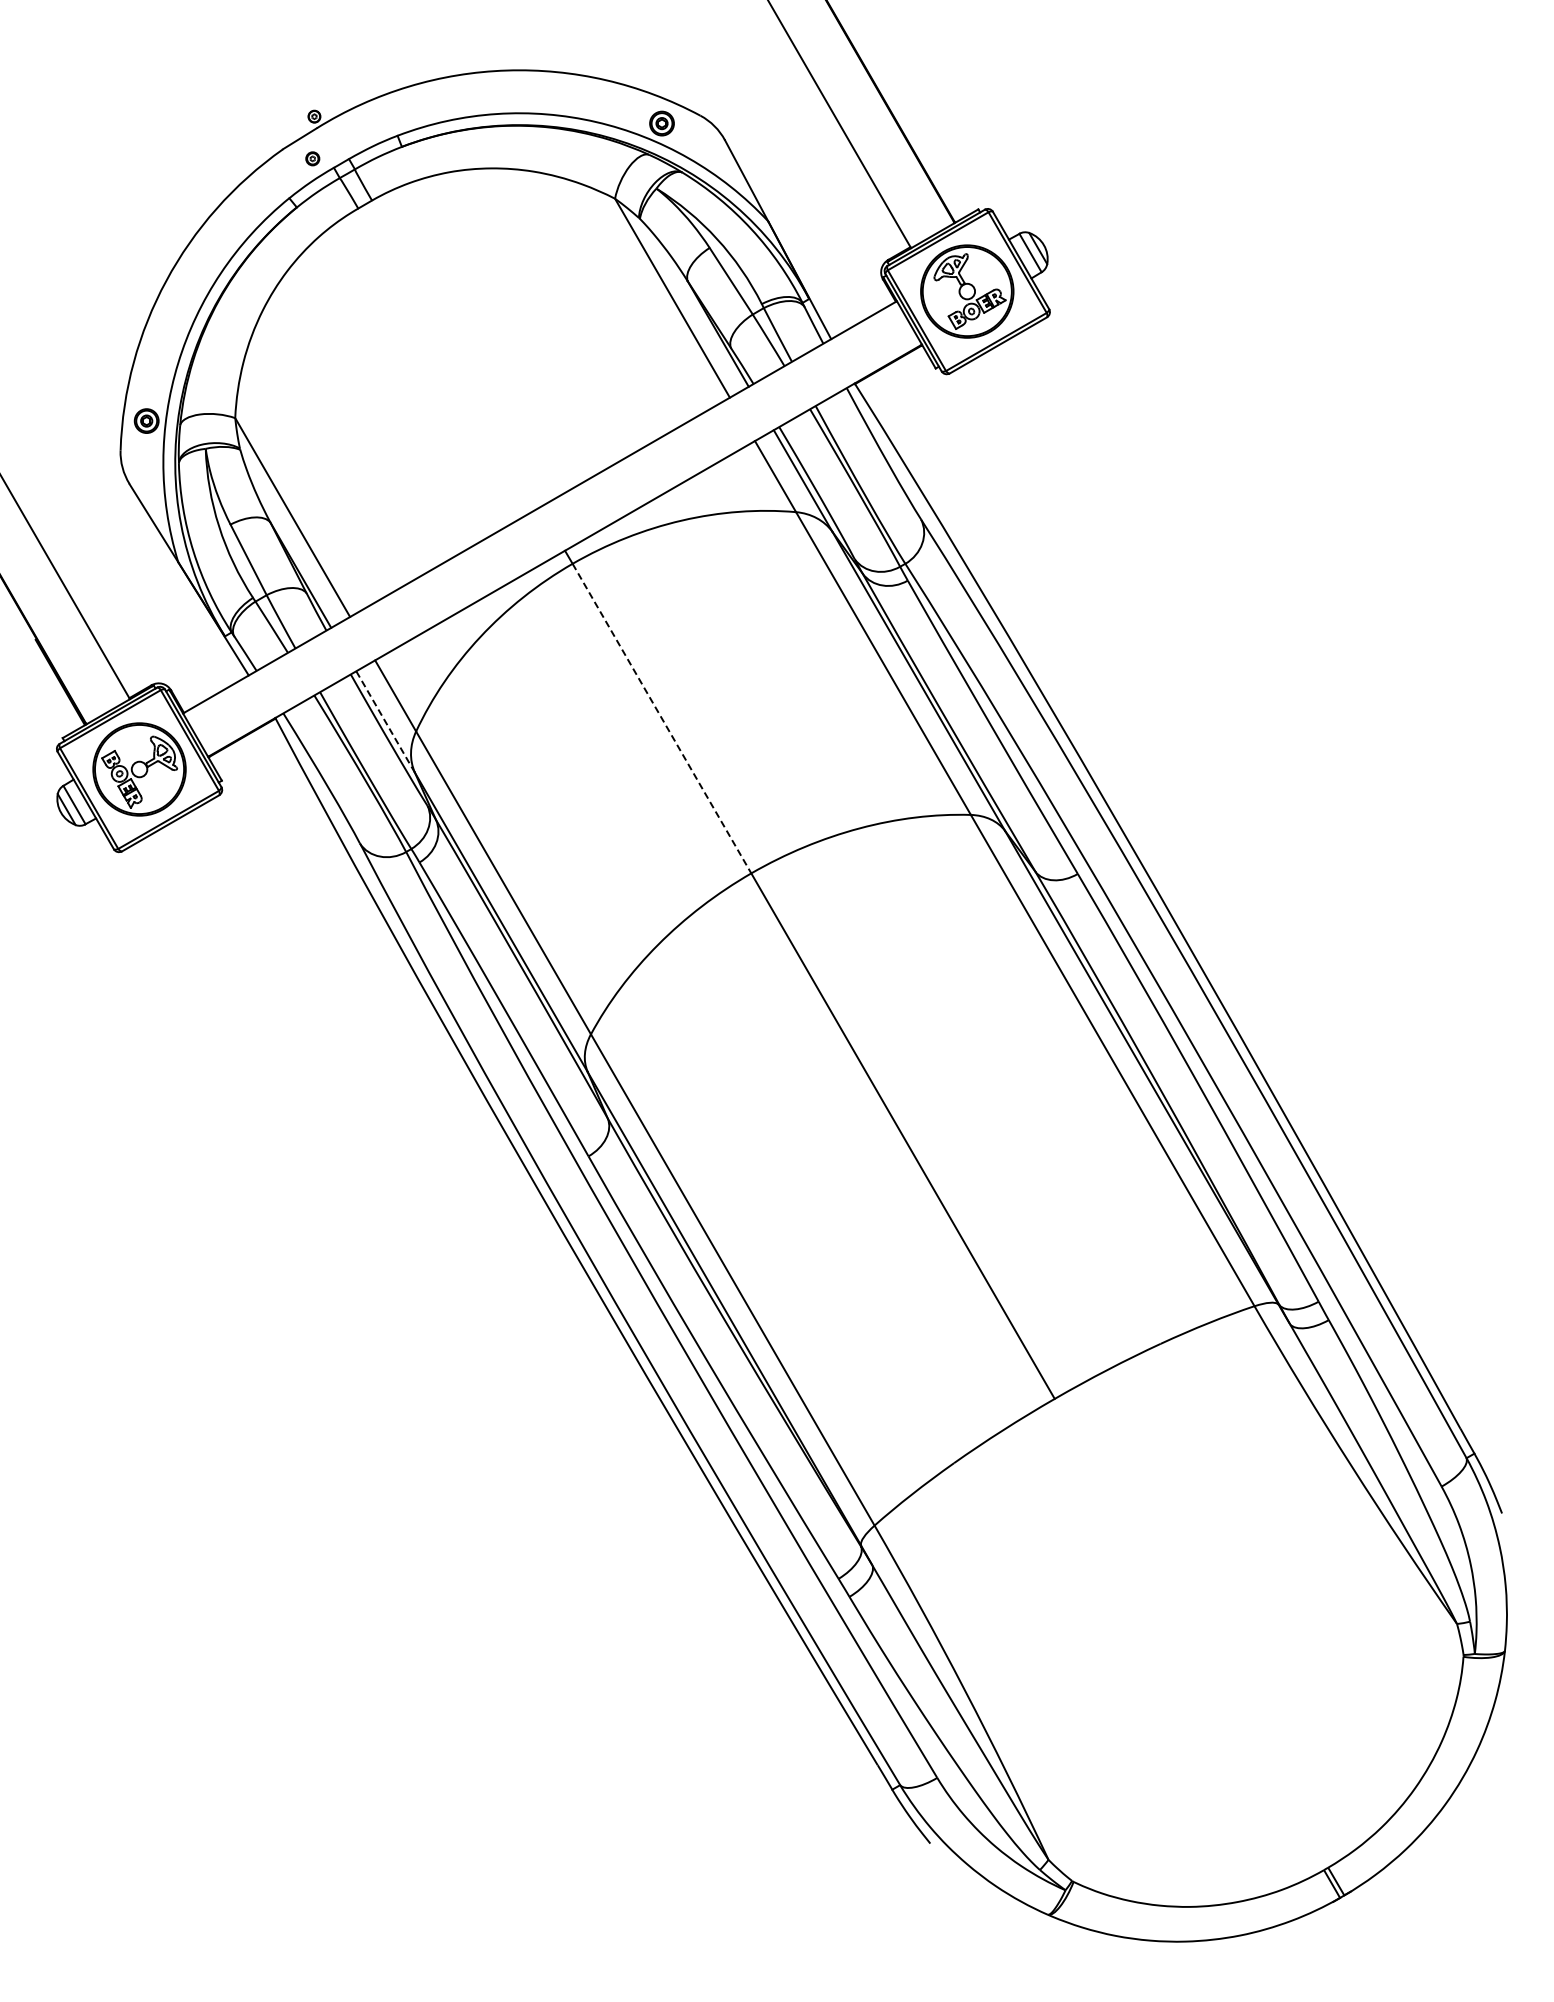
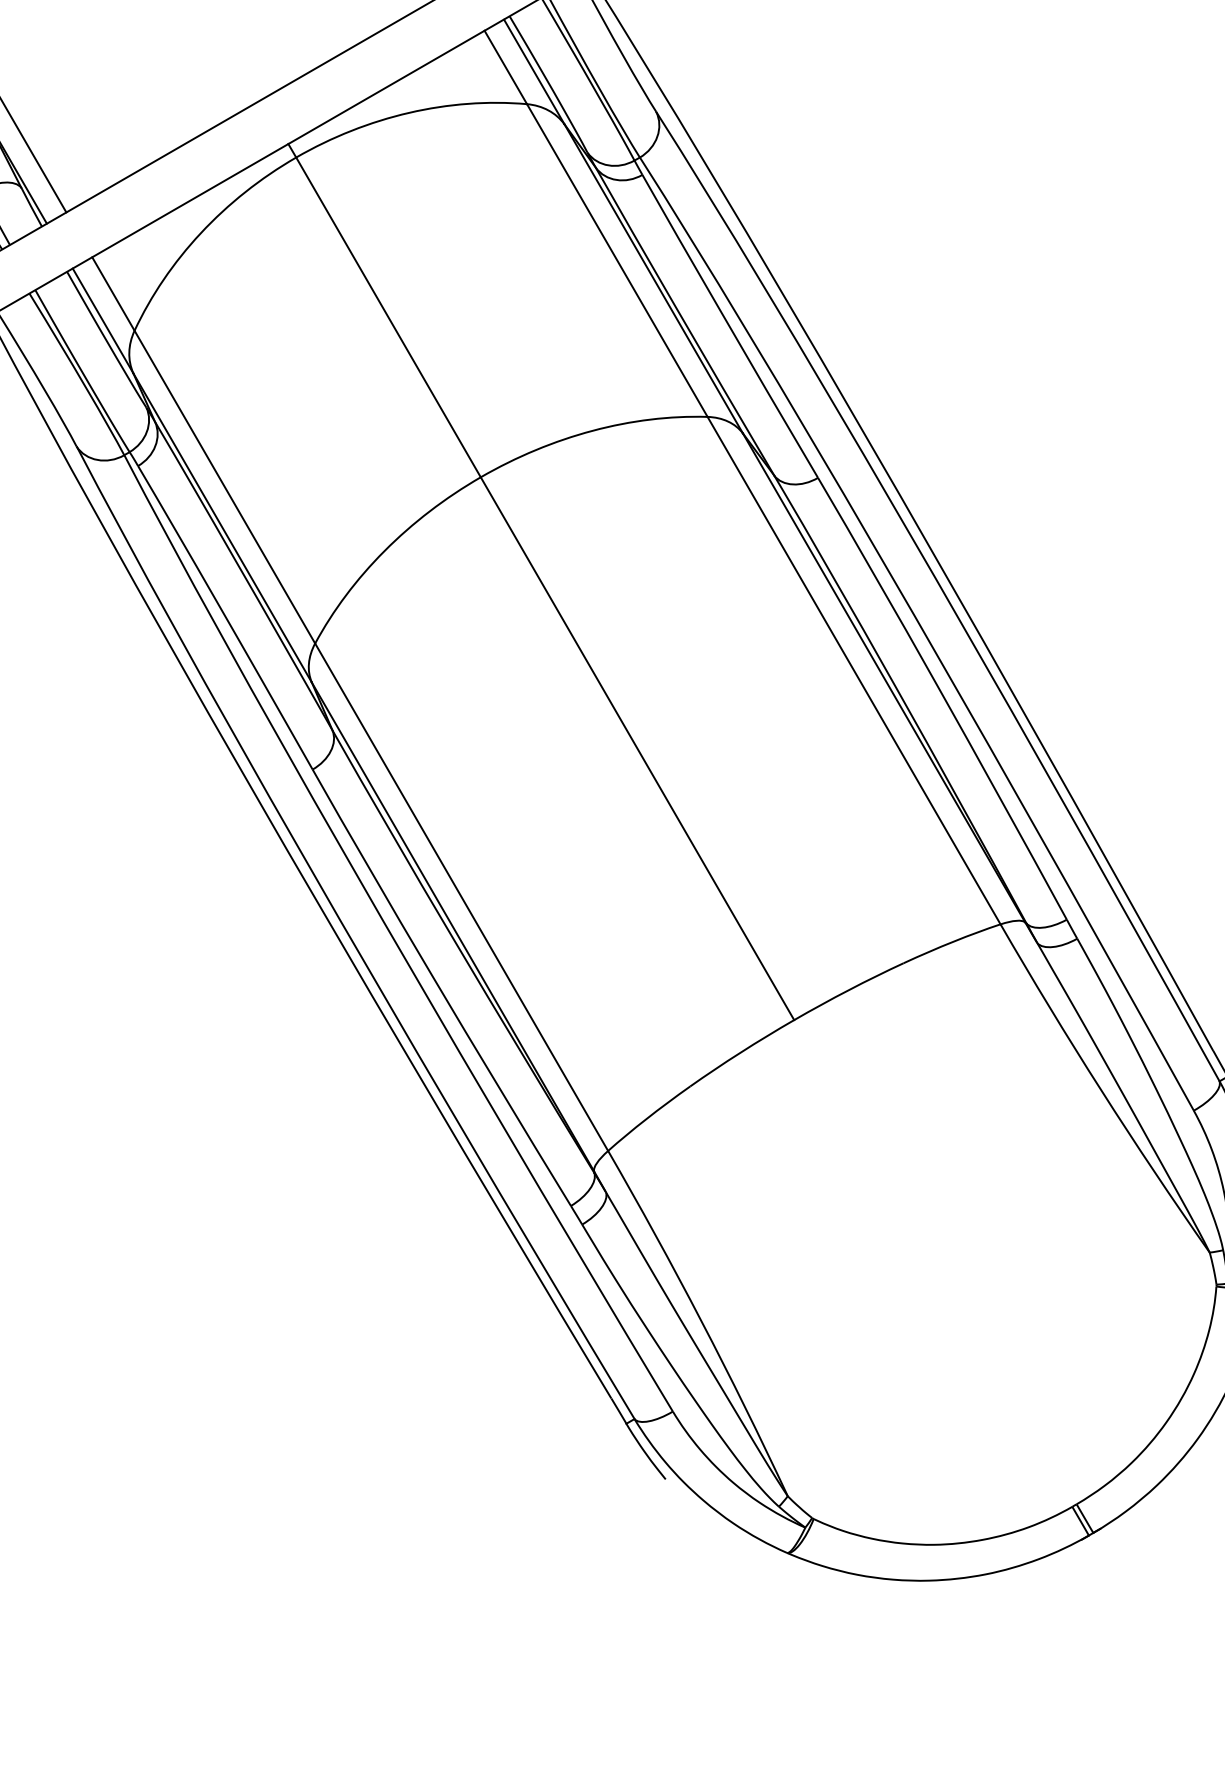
line: (661, 718) -> (388, 317), dashed -> solid
line: (385, 722) -> (102, 321), dashed -> solid

